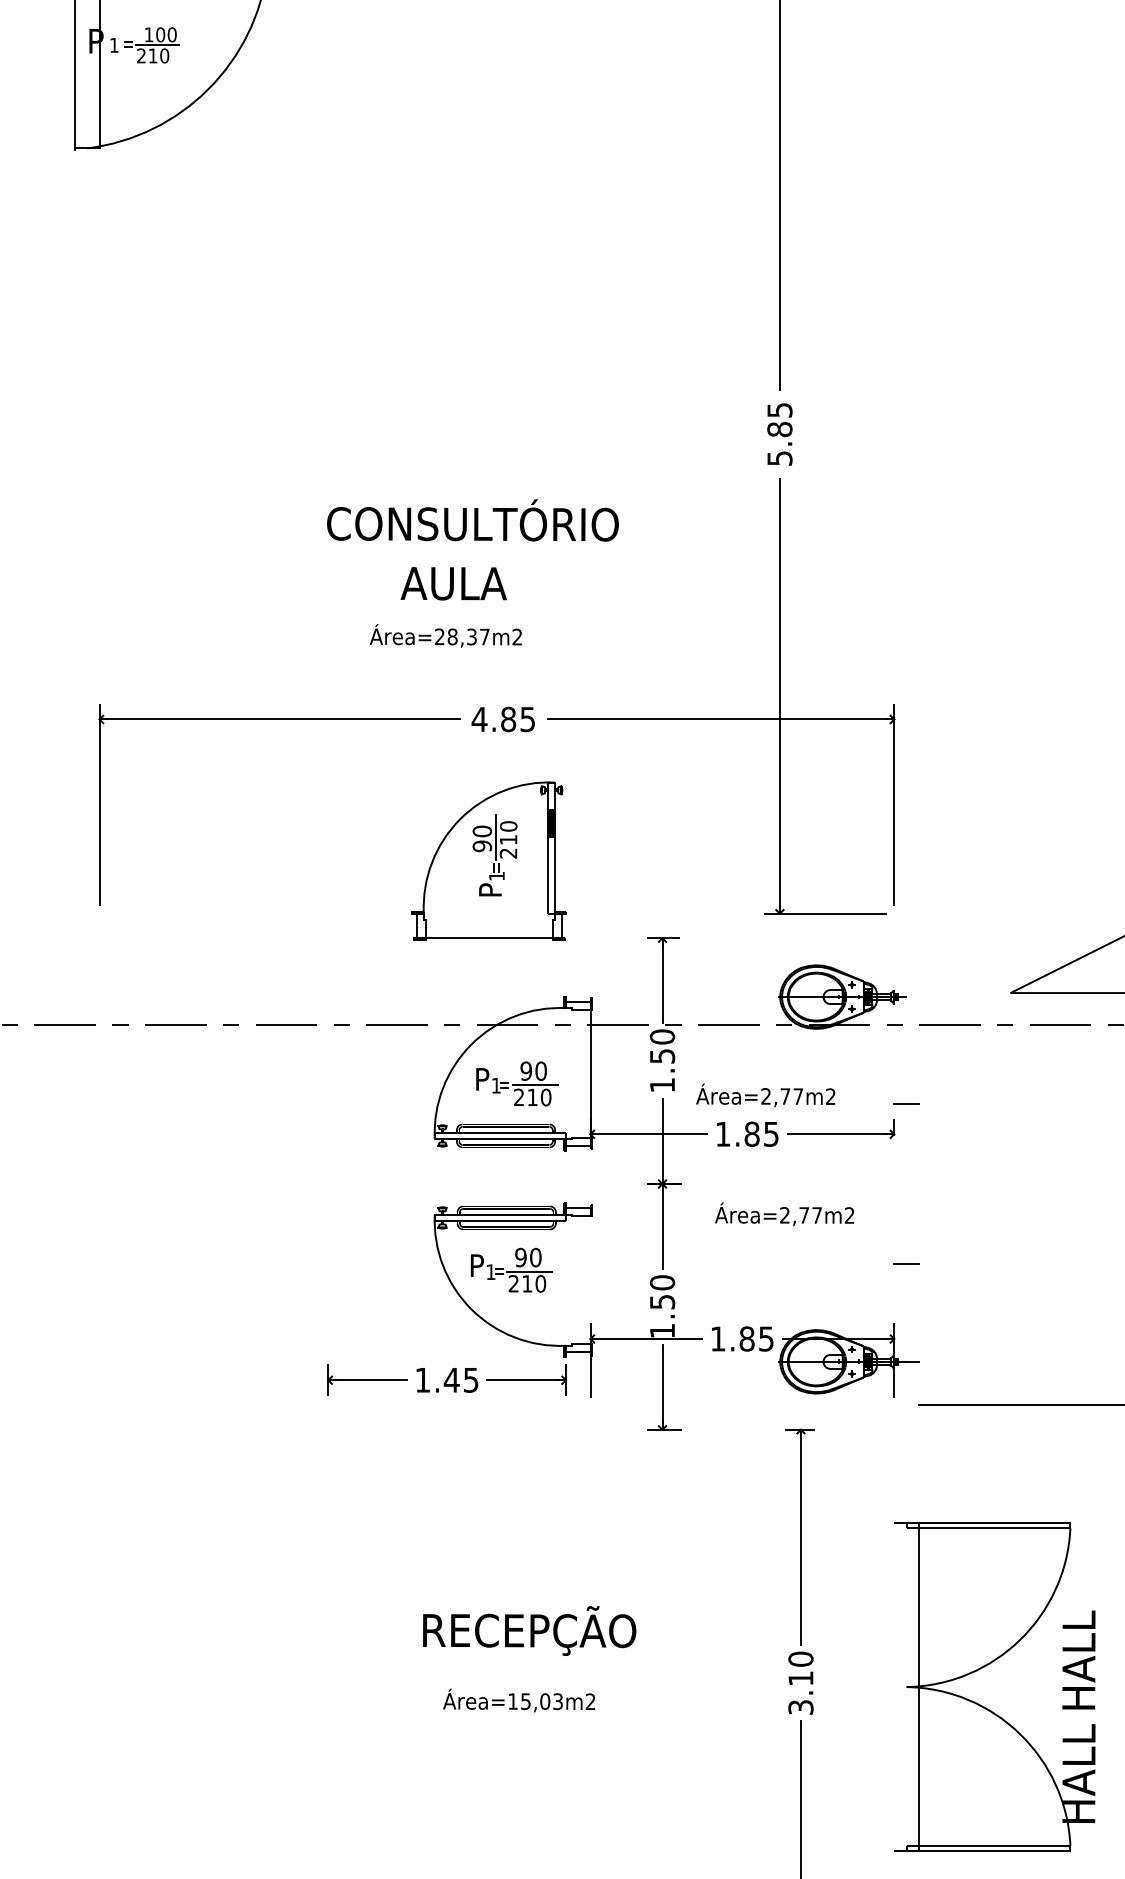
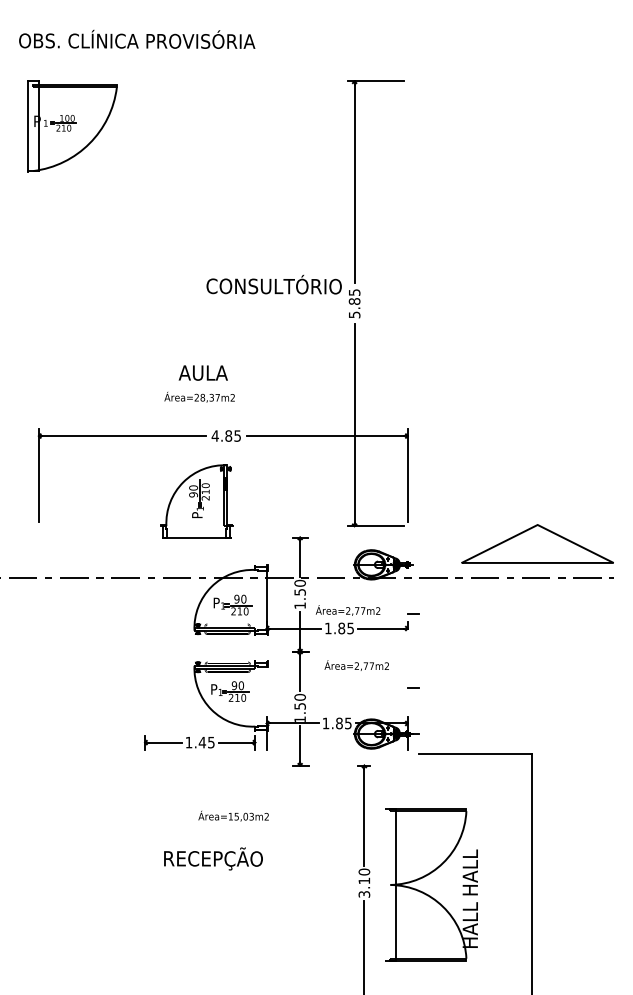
text: (471, 519) -> (273, 284), moved
part: (488, 860) -> (196, 501), moved
text: (529, 1630) -> (213, 858), moved
part: (984, 1668) -> (426, 876), moved
text: (518, 1698) -> (233, 815), moved

